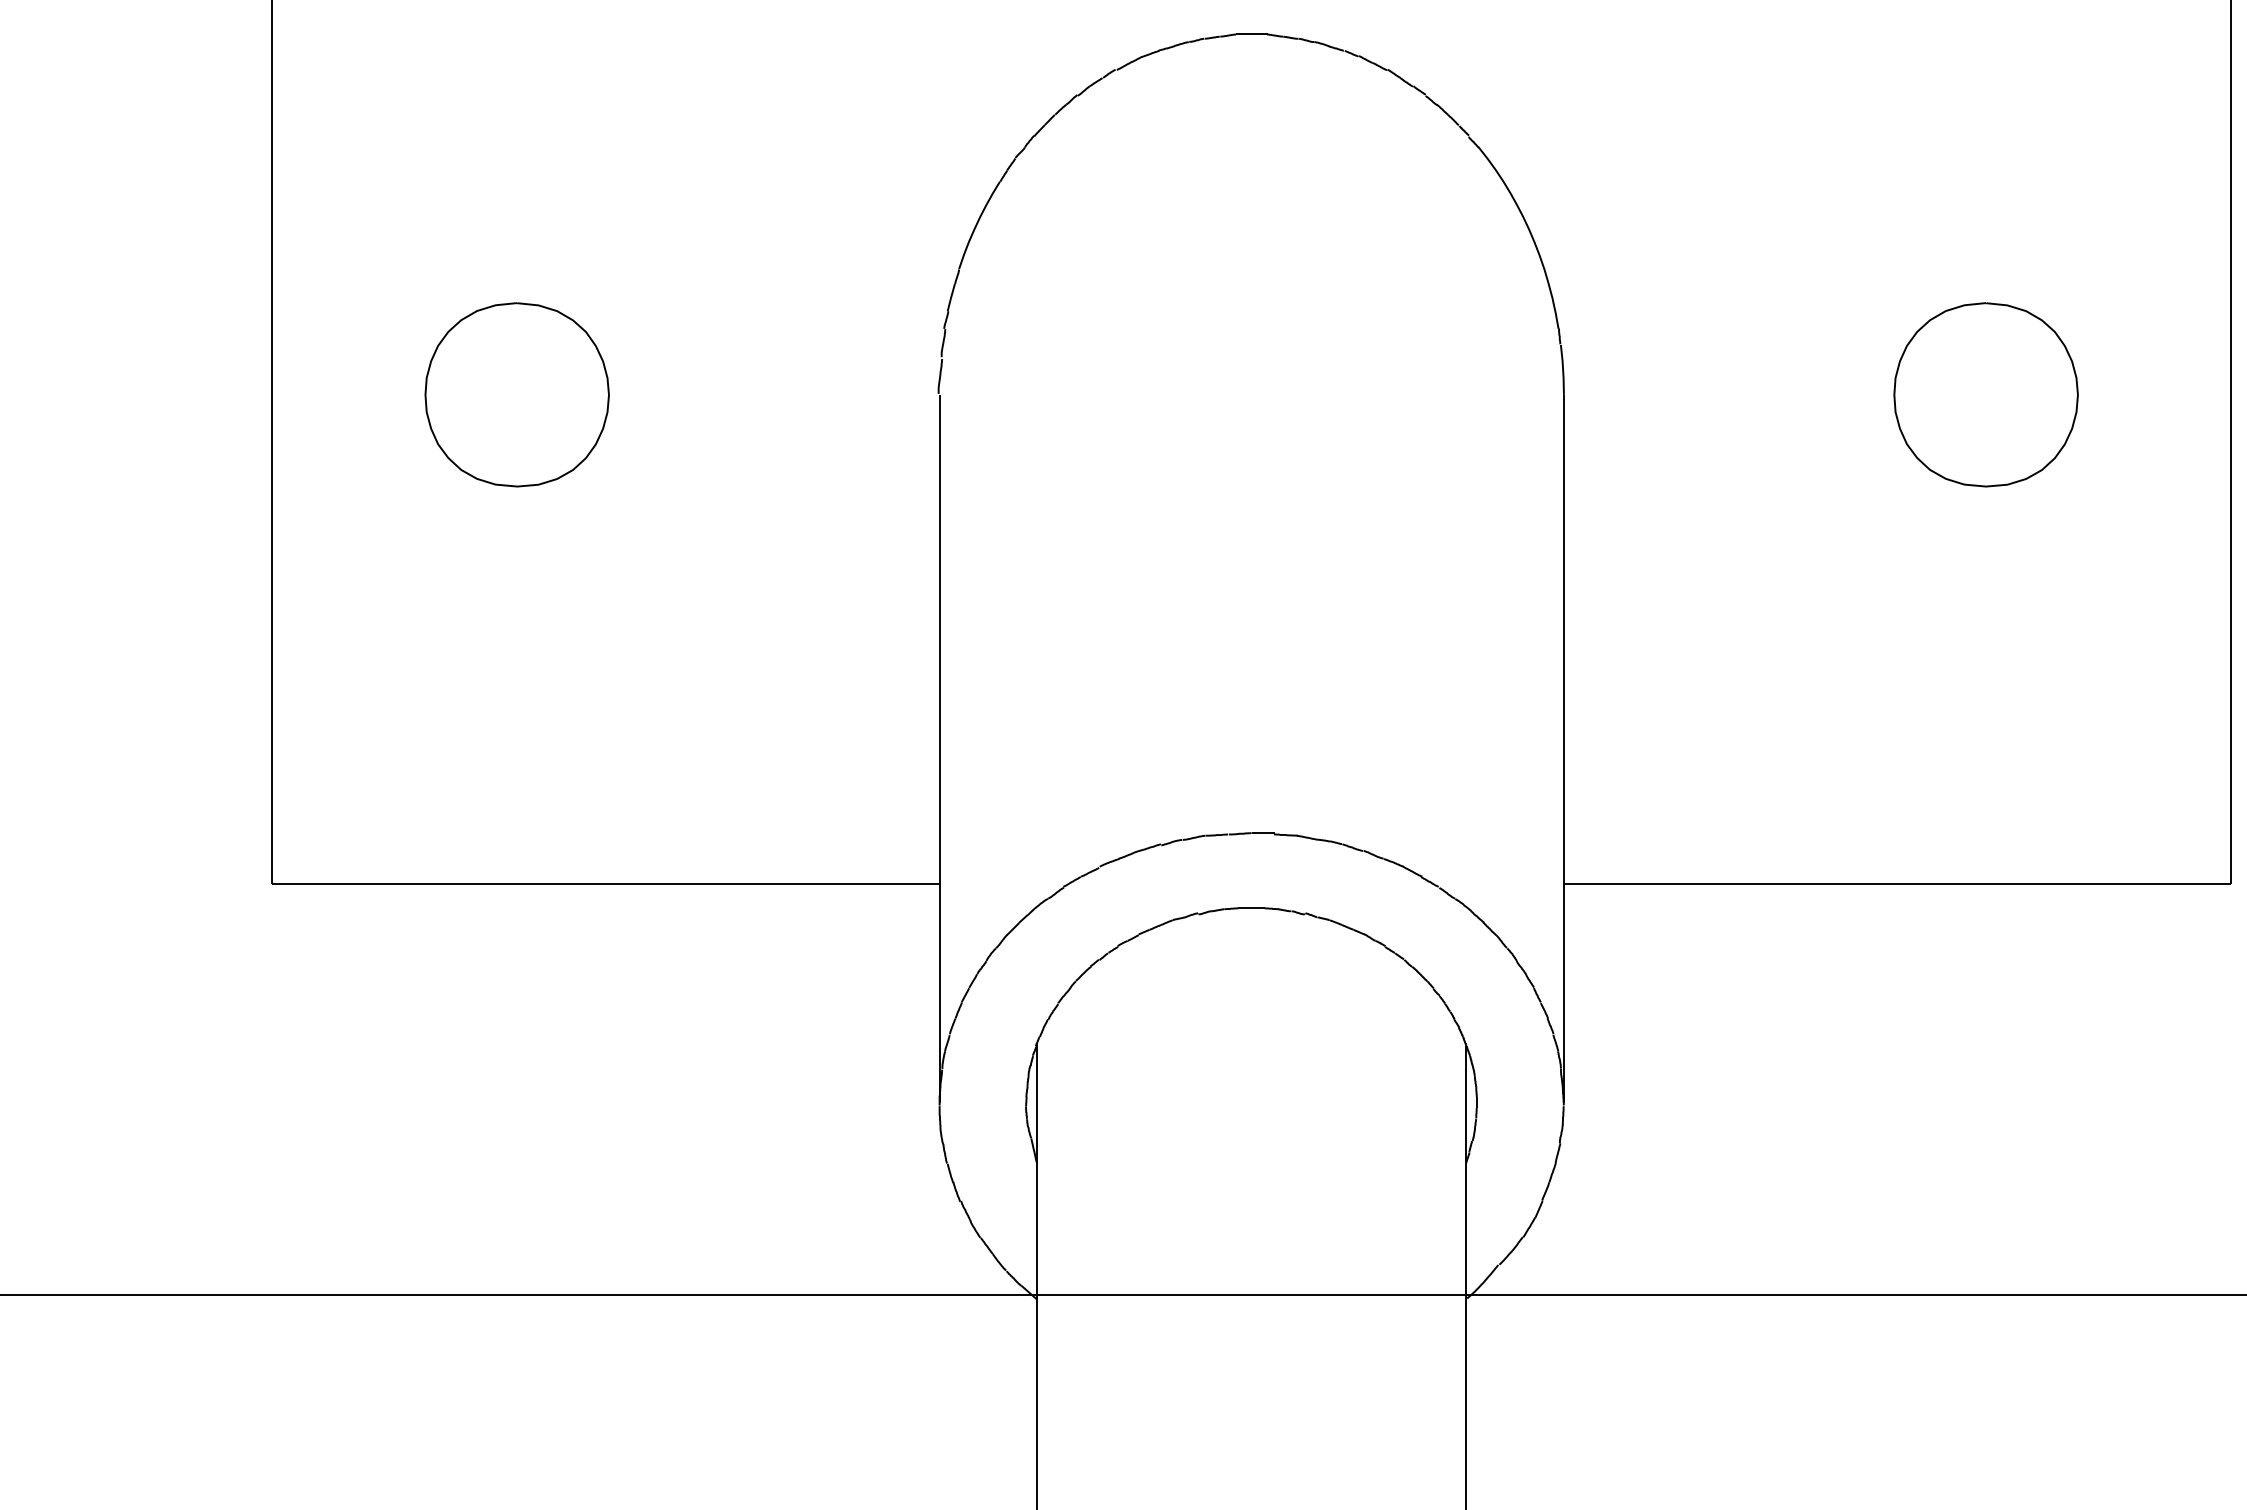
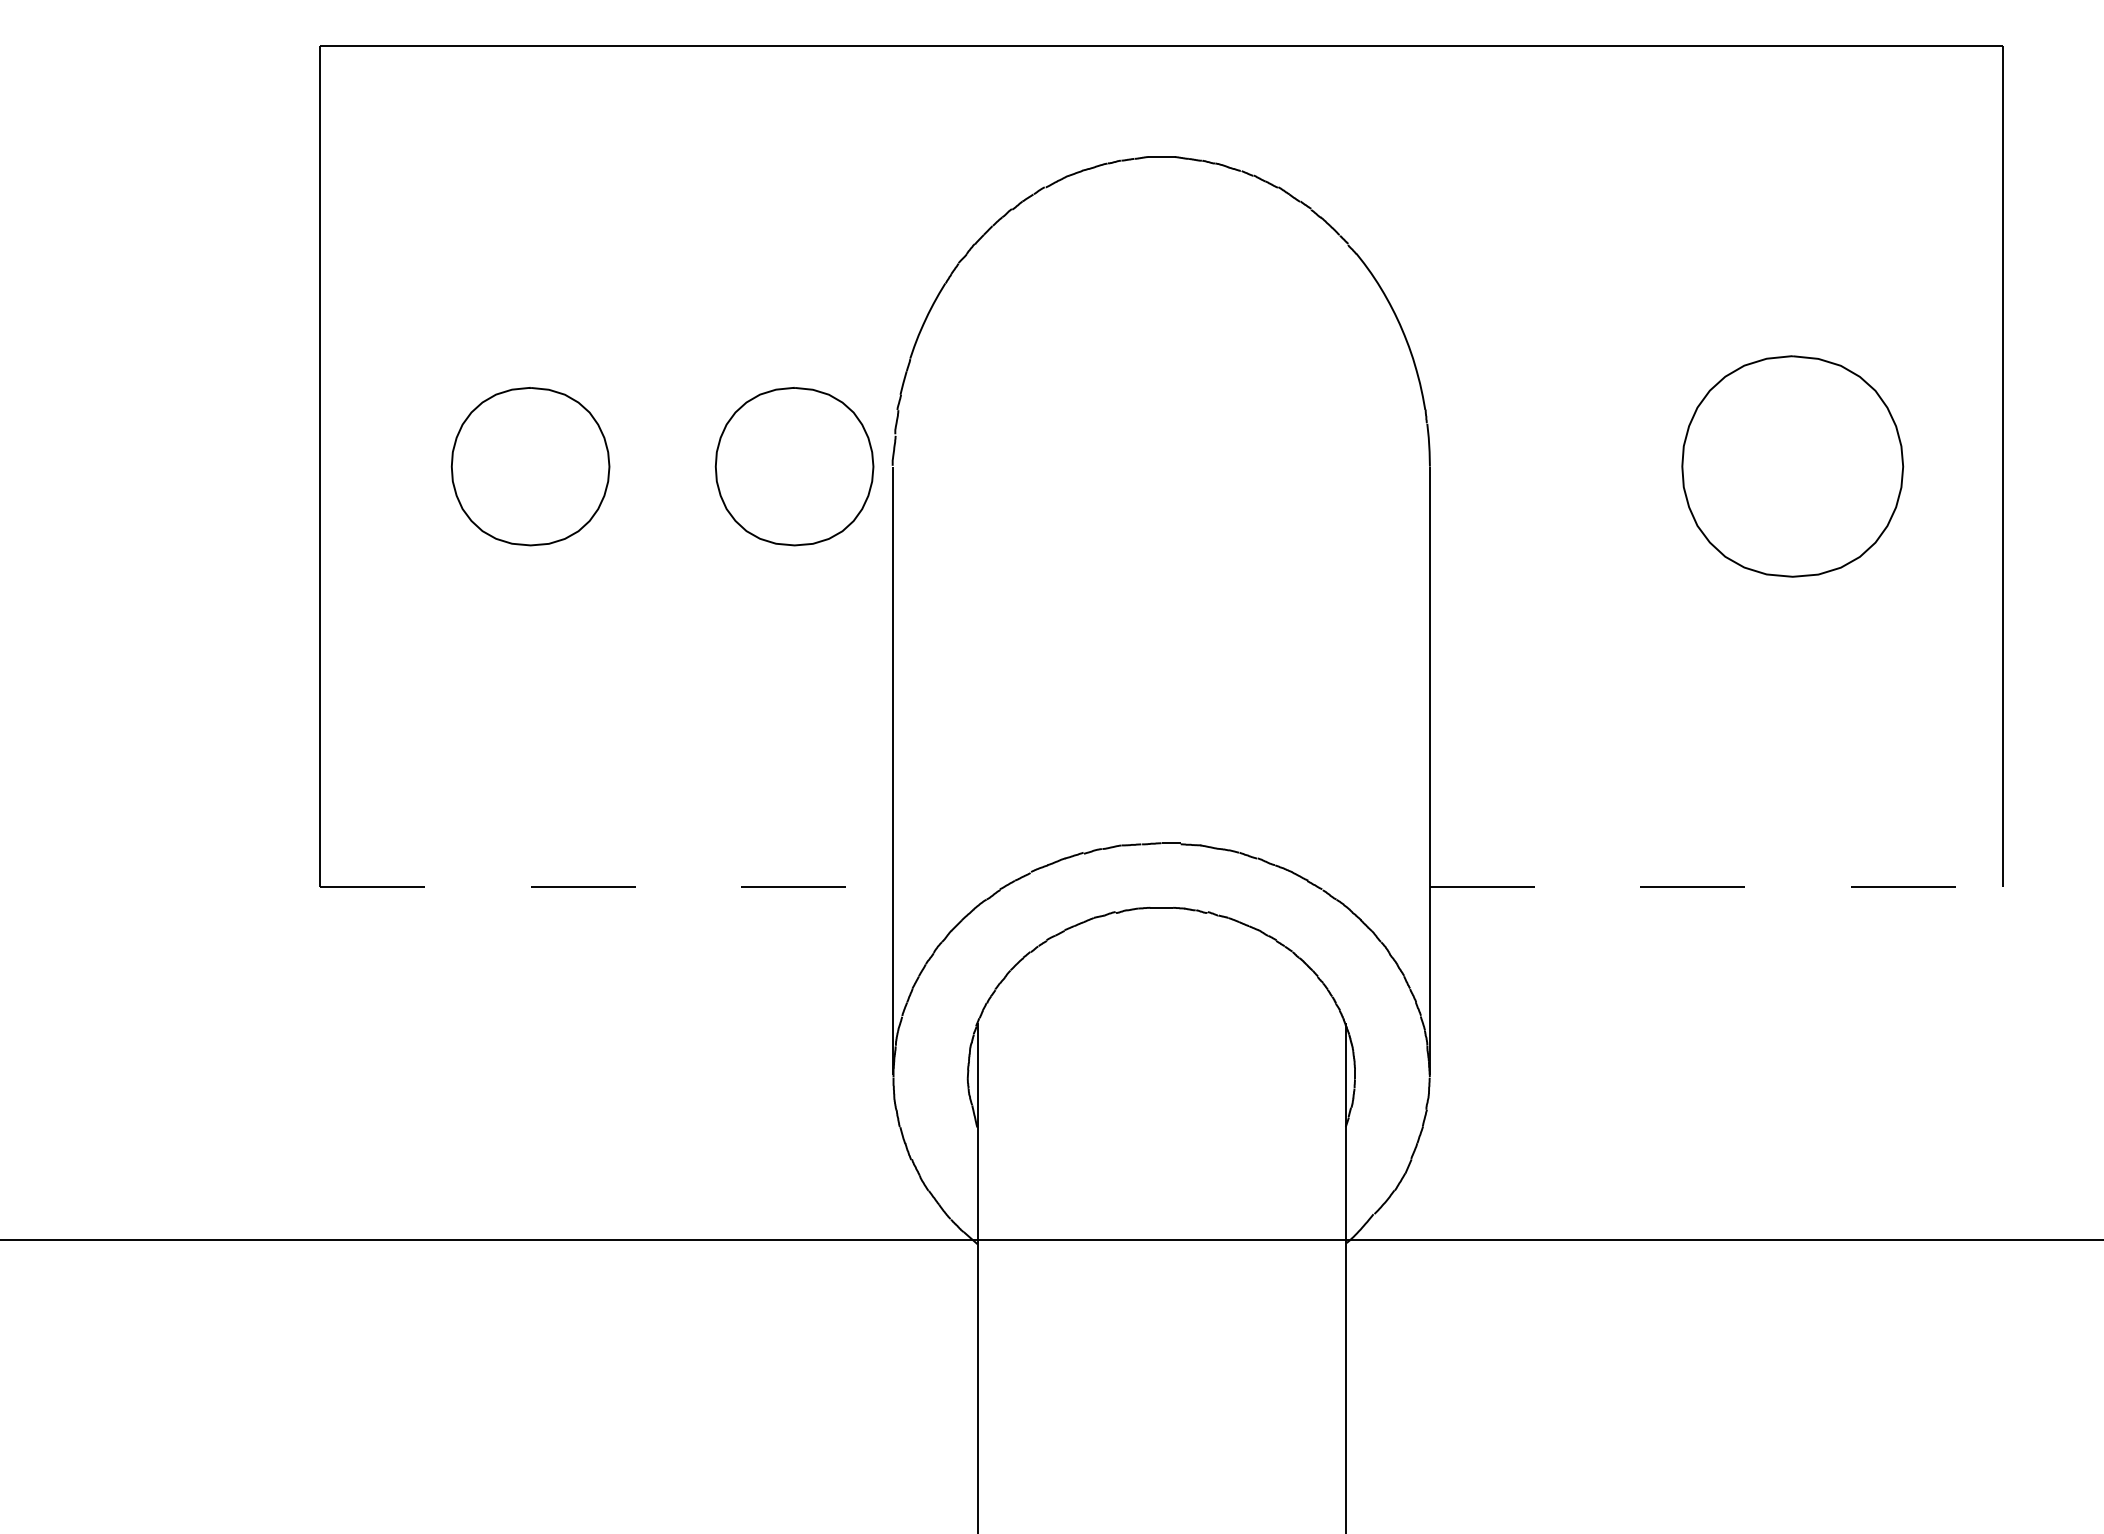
part: (824, 394) -> (794, 466), added
part: (1985, 394) -> (1792, 466), size x1.4
line: (605, 884) -> (606, 887), solid -> dashed
line: (1897, 884) -> (1716, 887), solid -> dashed

